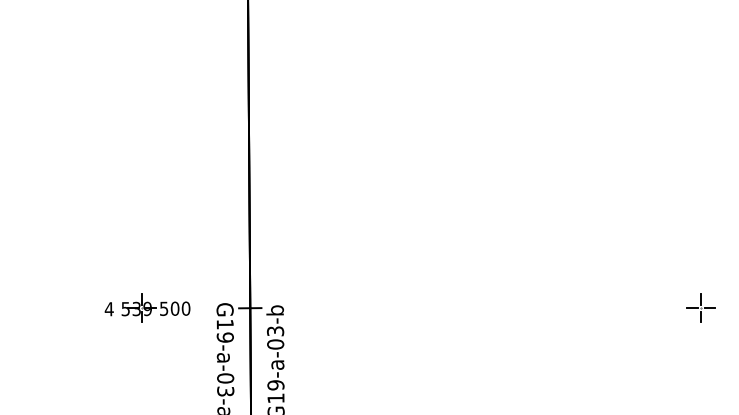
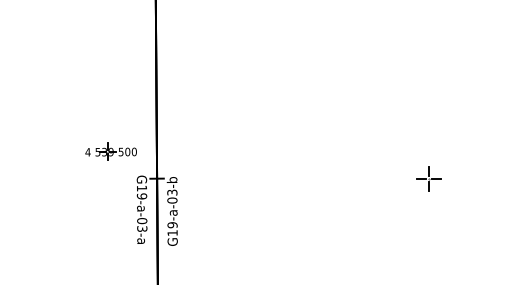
part: (146, 307) -> (110, 151), moved
part: (701, 307) -> (429, 178), size x1.4

